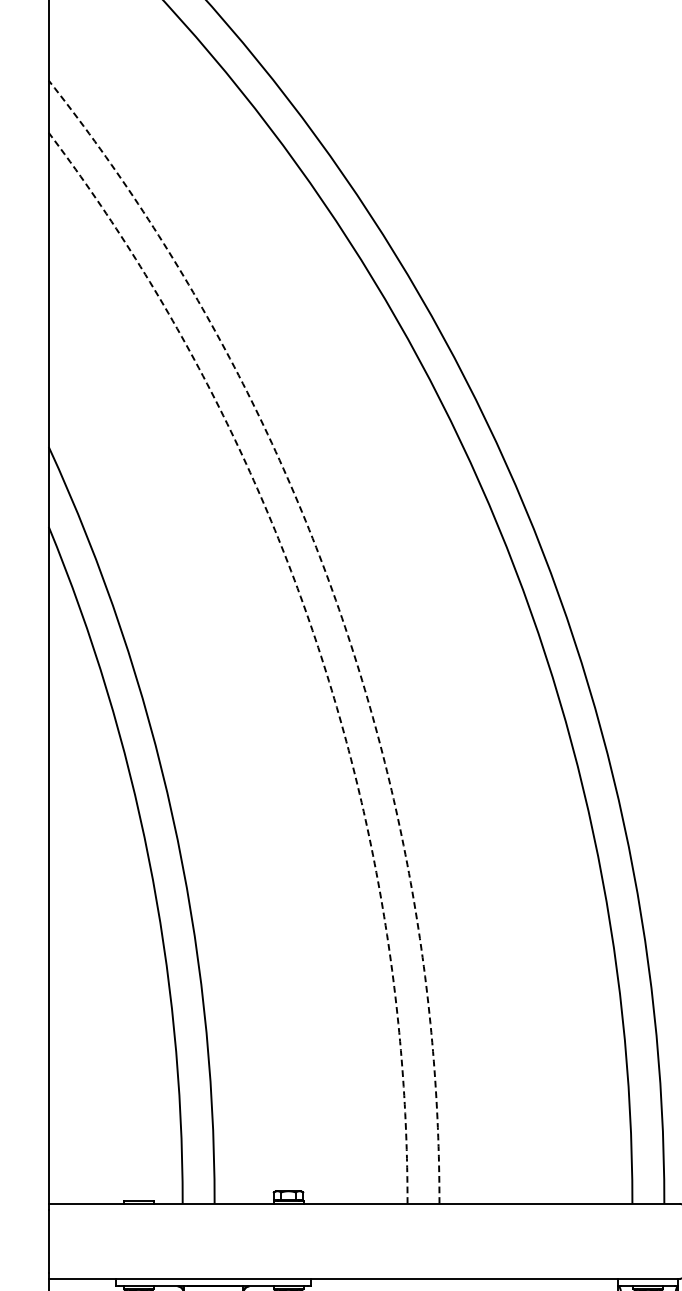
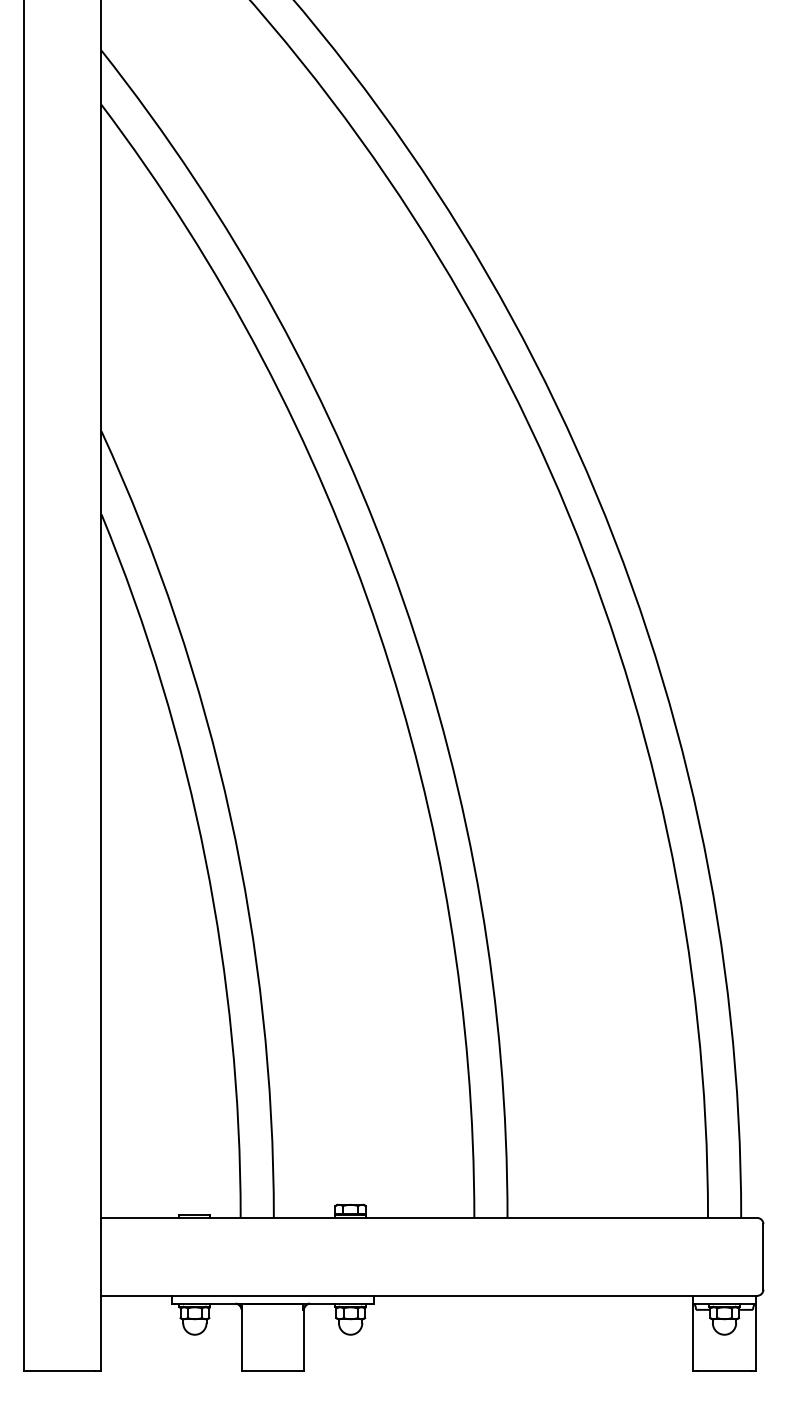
arc: (339, 608) -> (403, 599), dashed -> solid
arc: (315, 639) -> (378, 631), dashed -> solid

